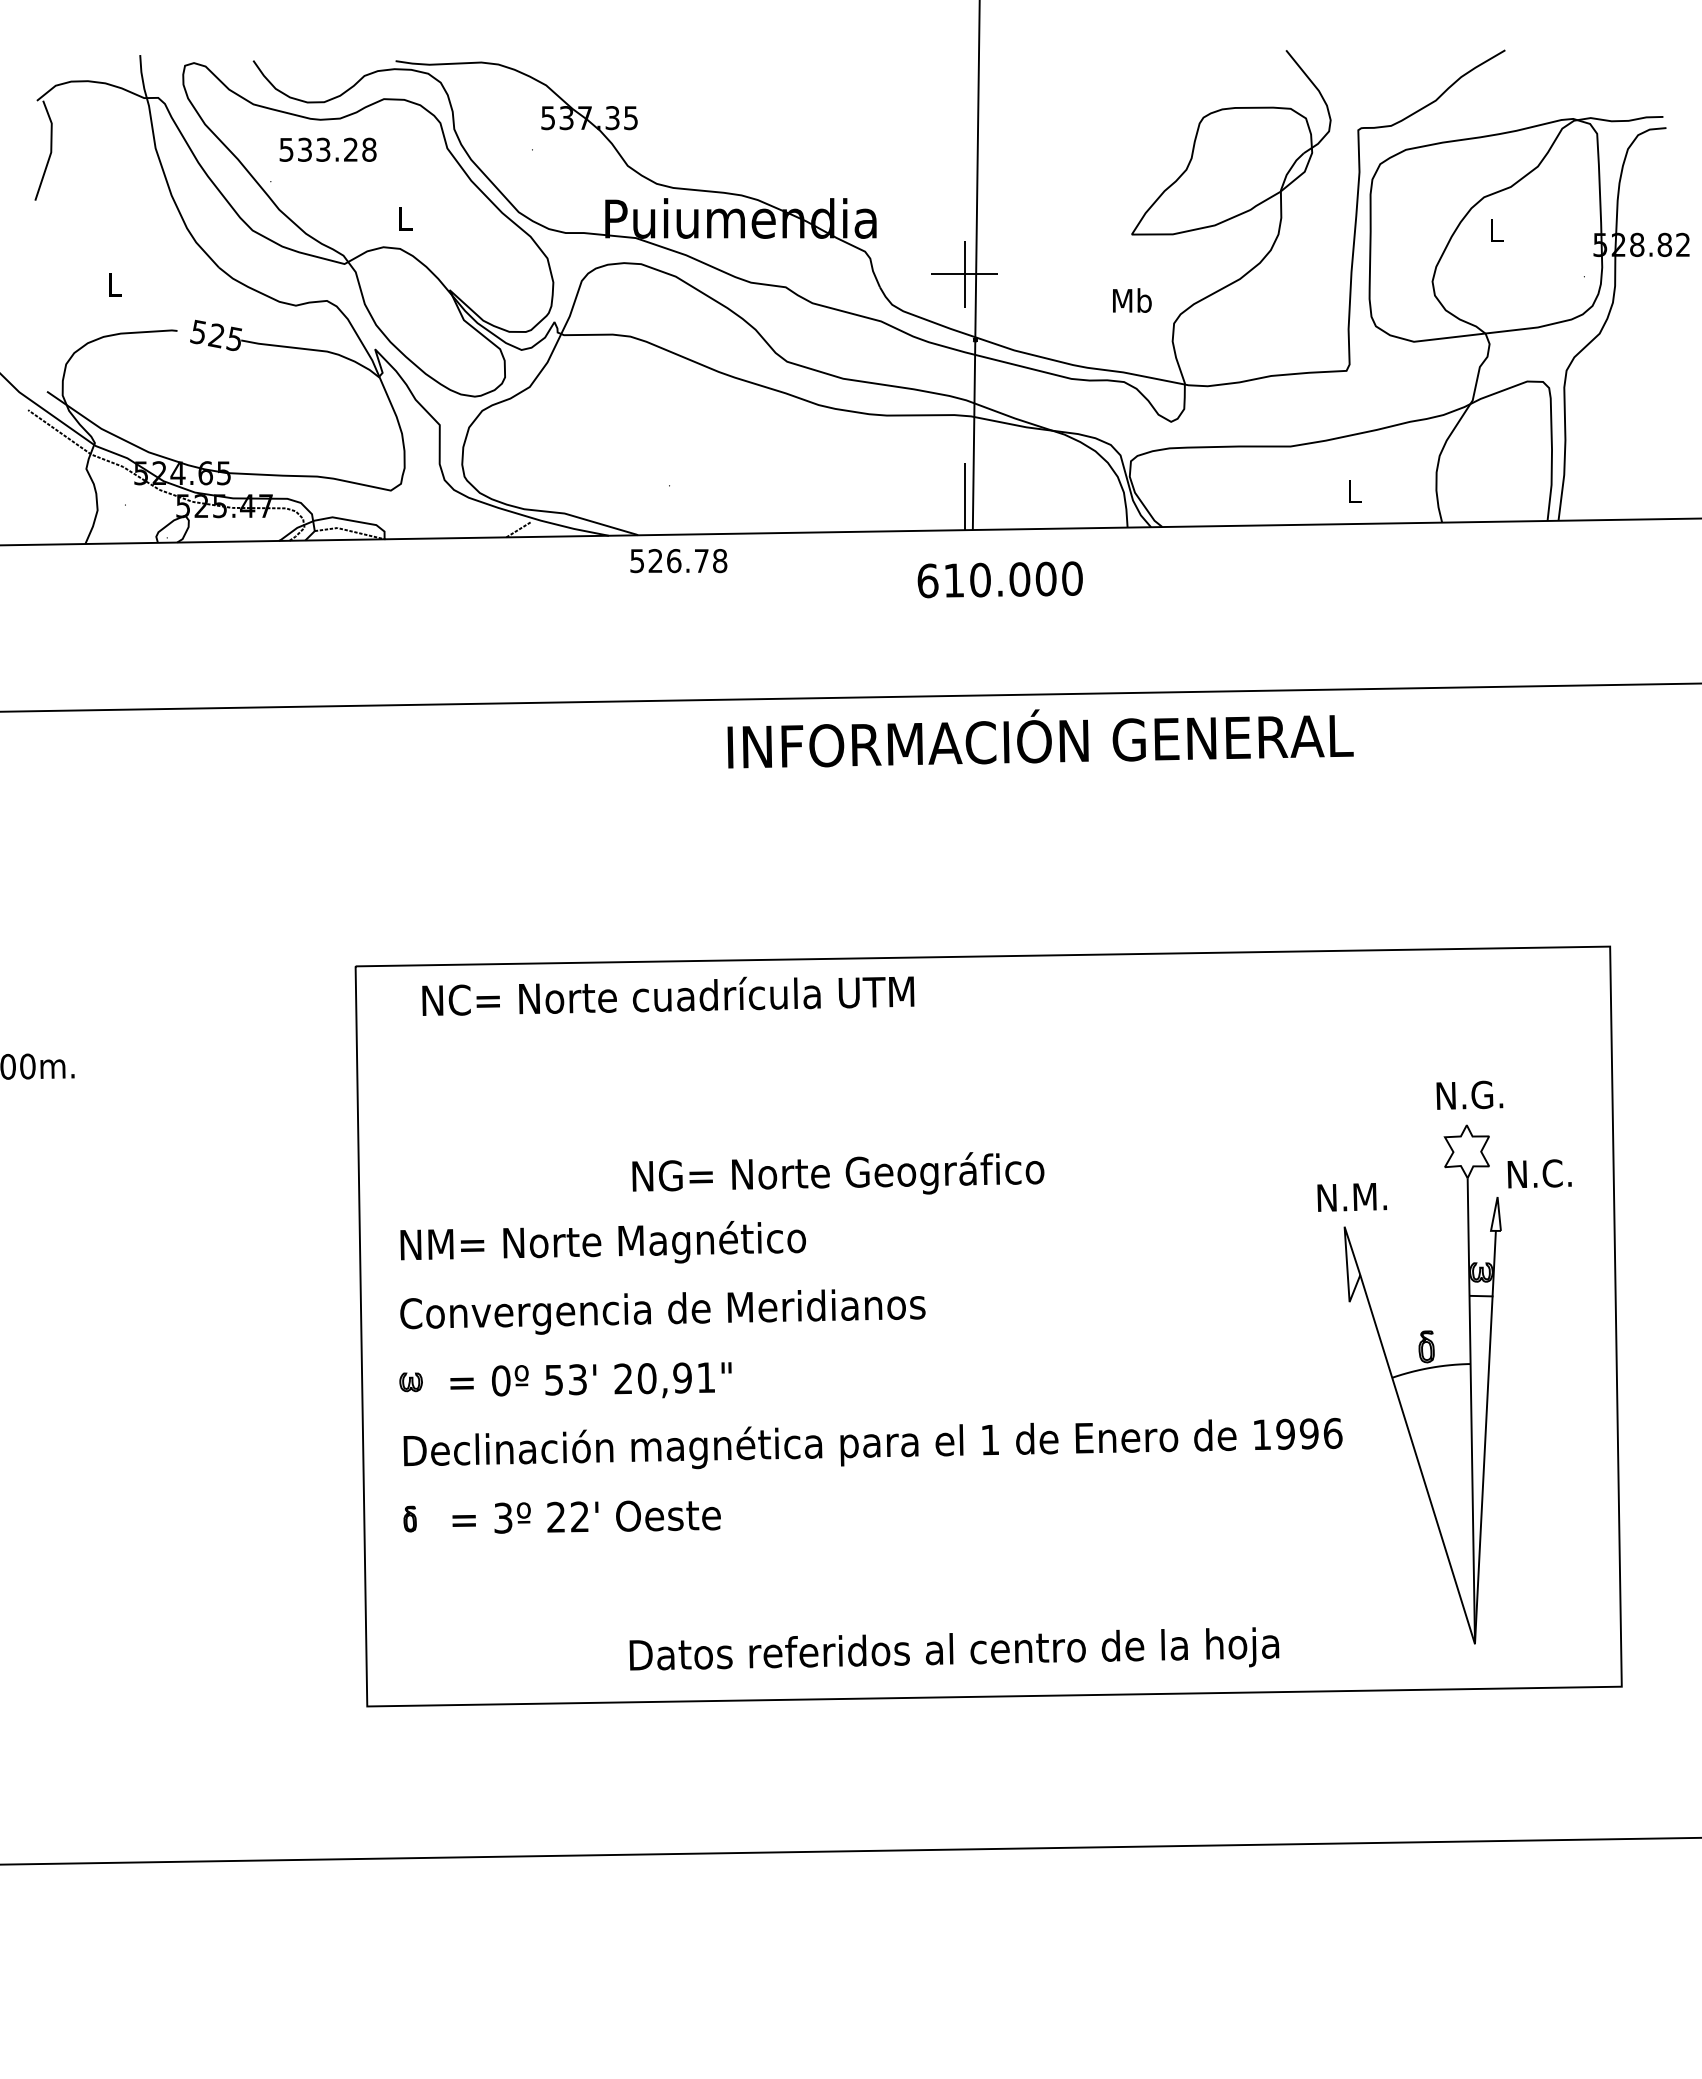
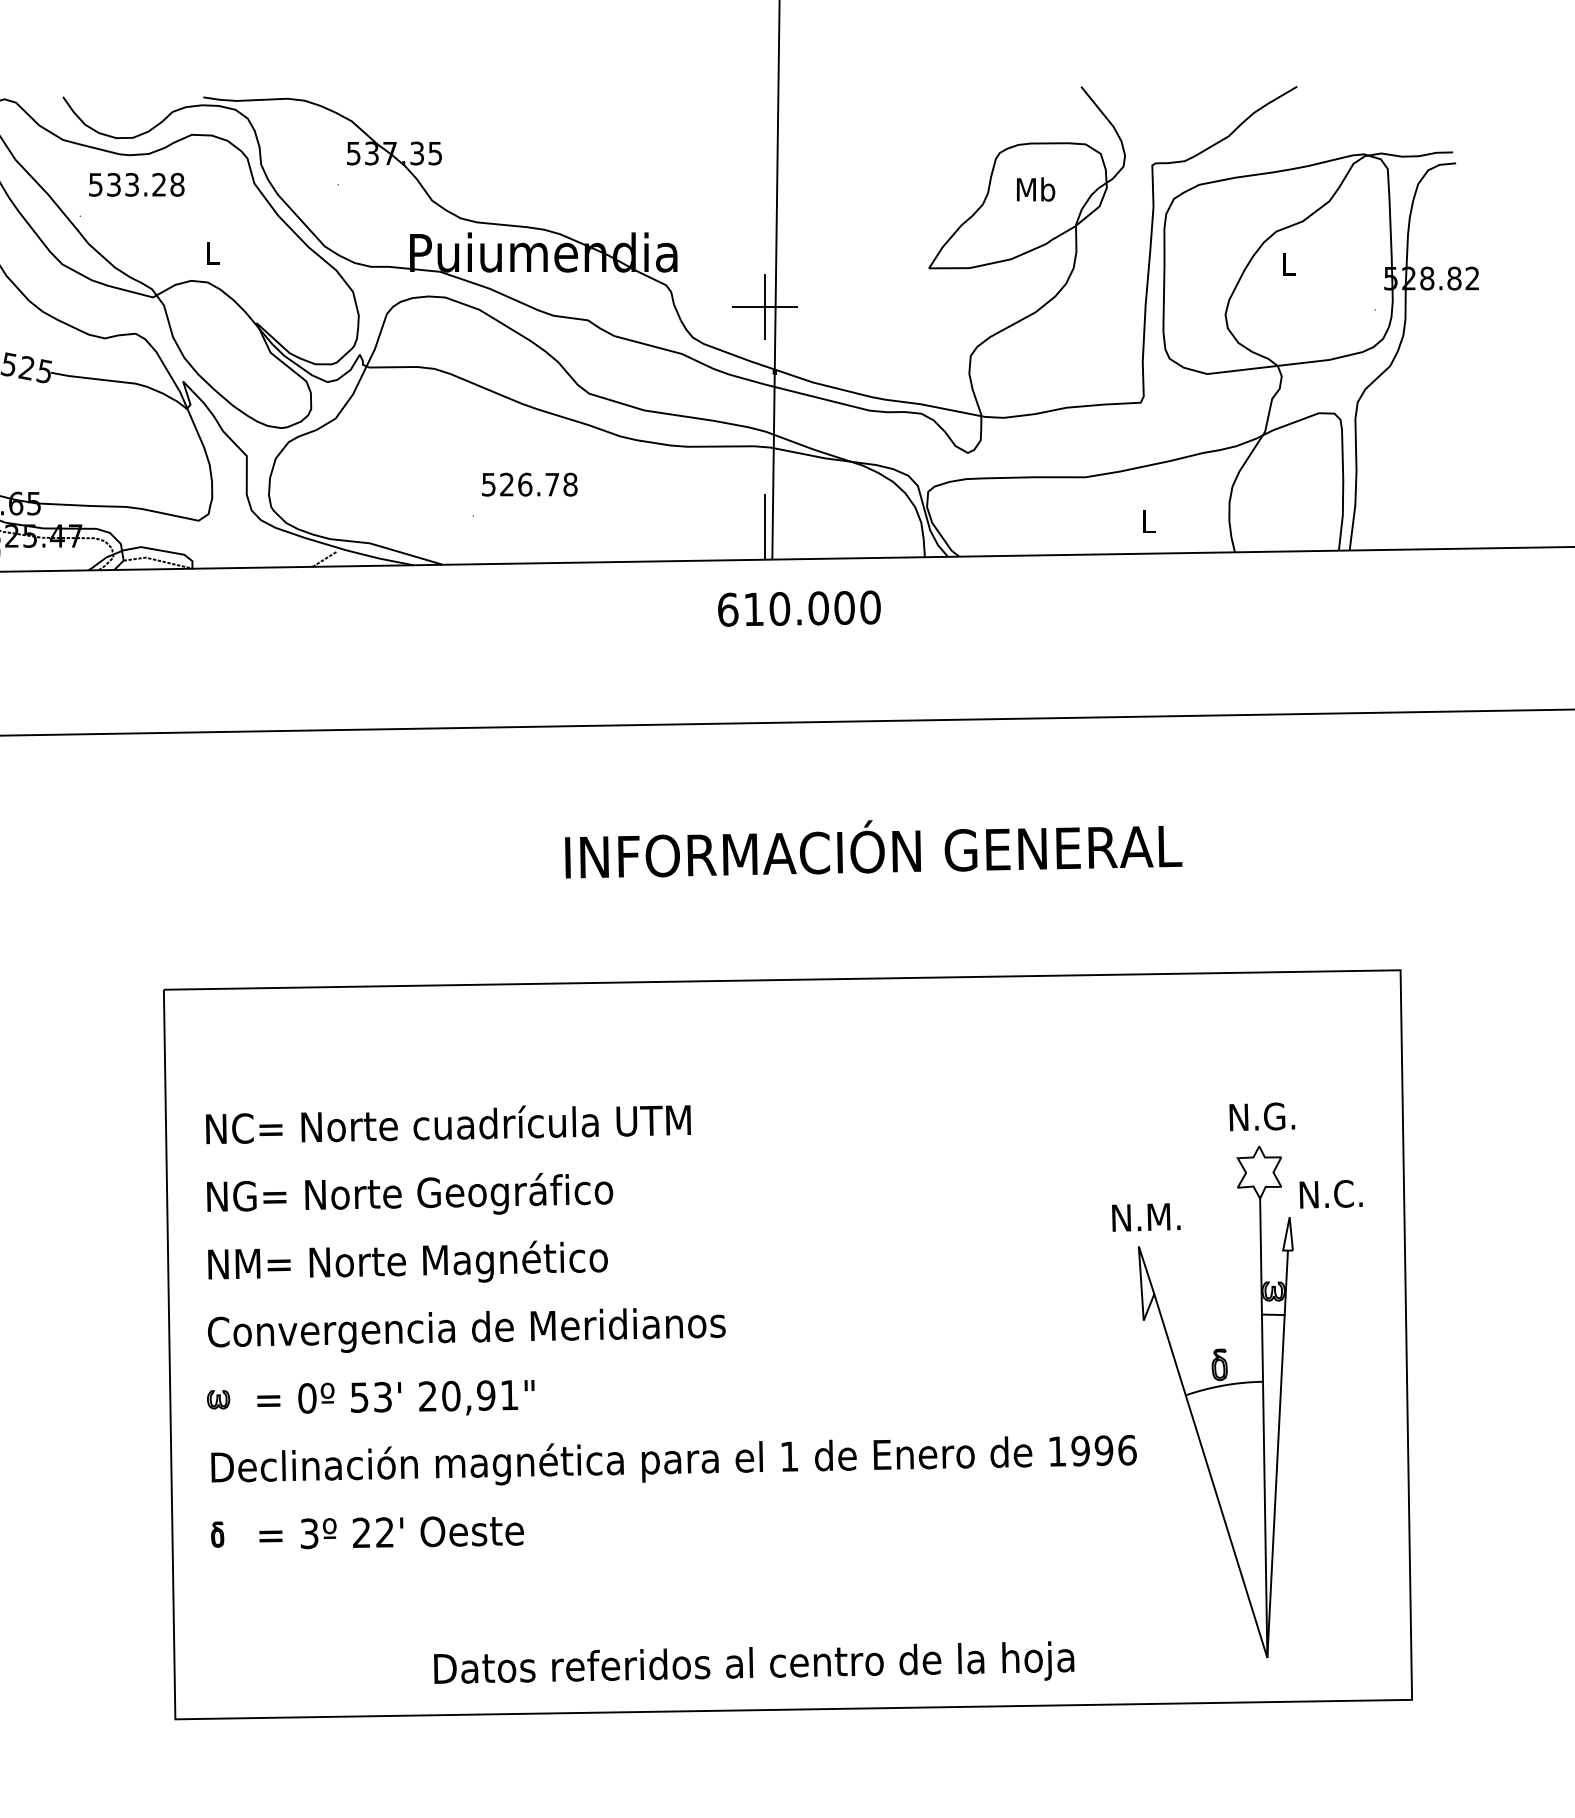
text: (1132, 300) -> (1036, 189), moved
text: (678, 561) -> (529, 485), moved
text: (1040, 738) -> (873, 848), moved
text: (668, 995) -> (448, 1123), moved
text: (838, 1173) -> (410, 1193), moved

